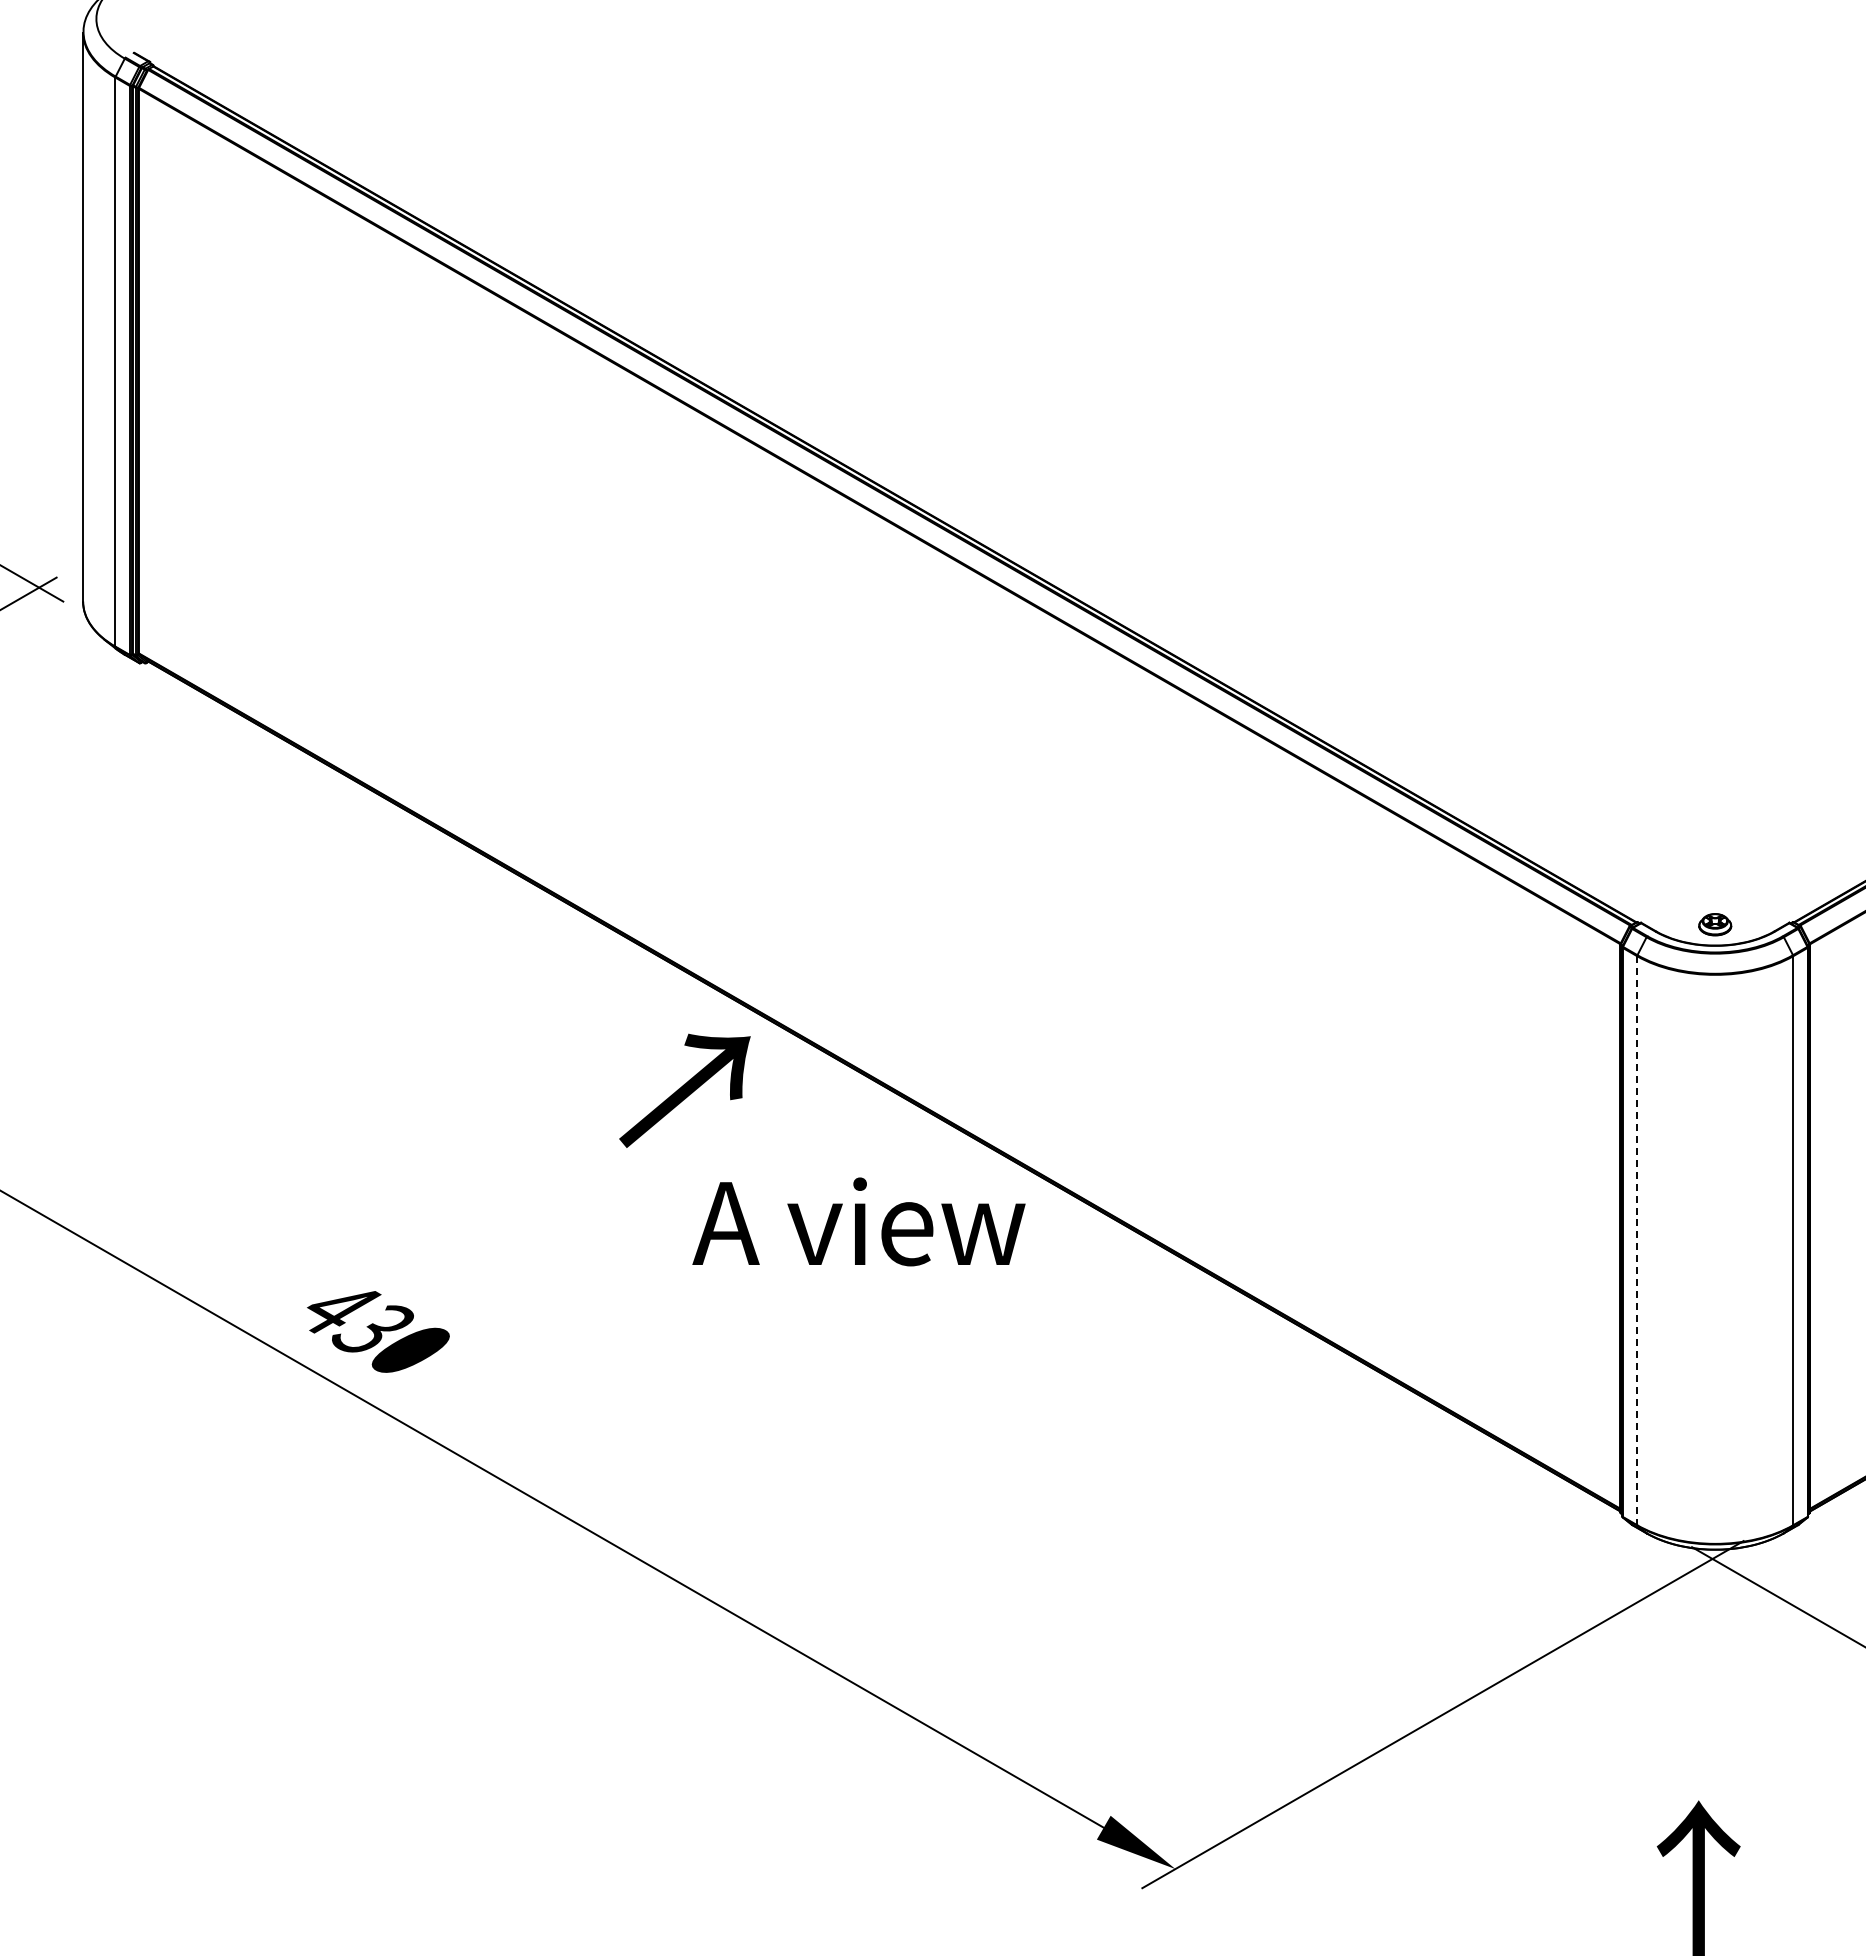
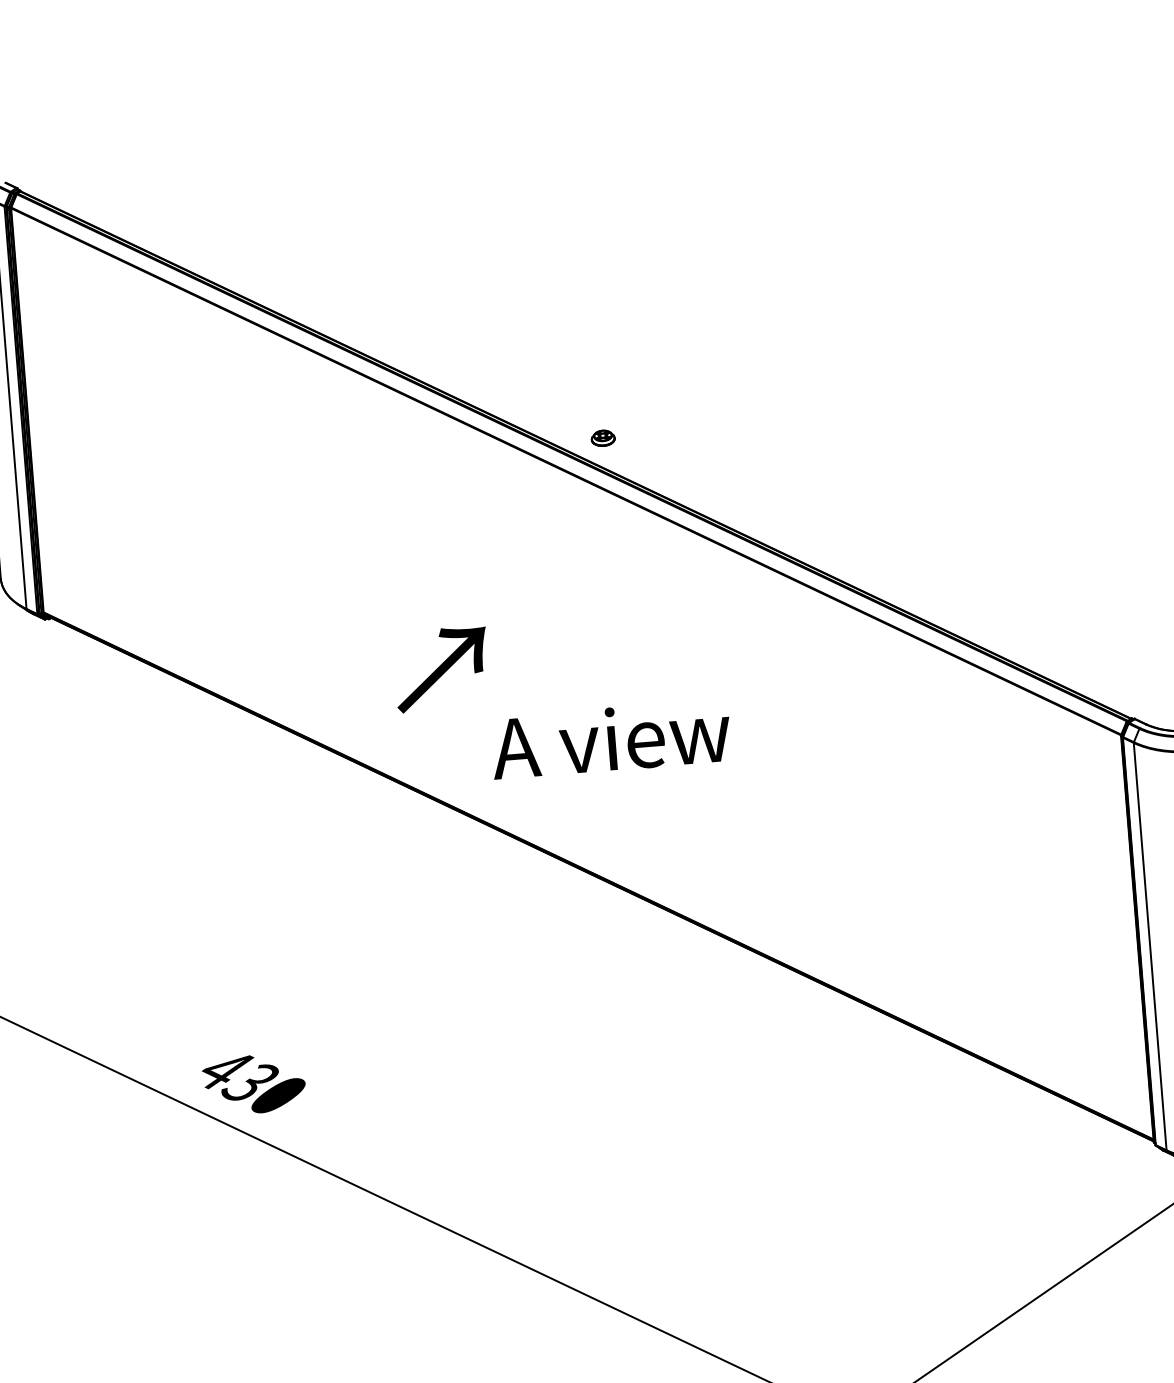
part: (934, 473) -> (602, 437), added
text: (684, 1090) -> (441, 669), moved
text: (858, 1221) -> (610, 739), moved
line: (1637, 1241) -> (1150, 947), dashed -> solid

